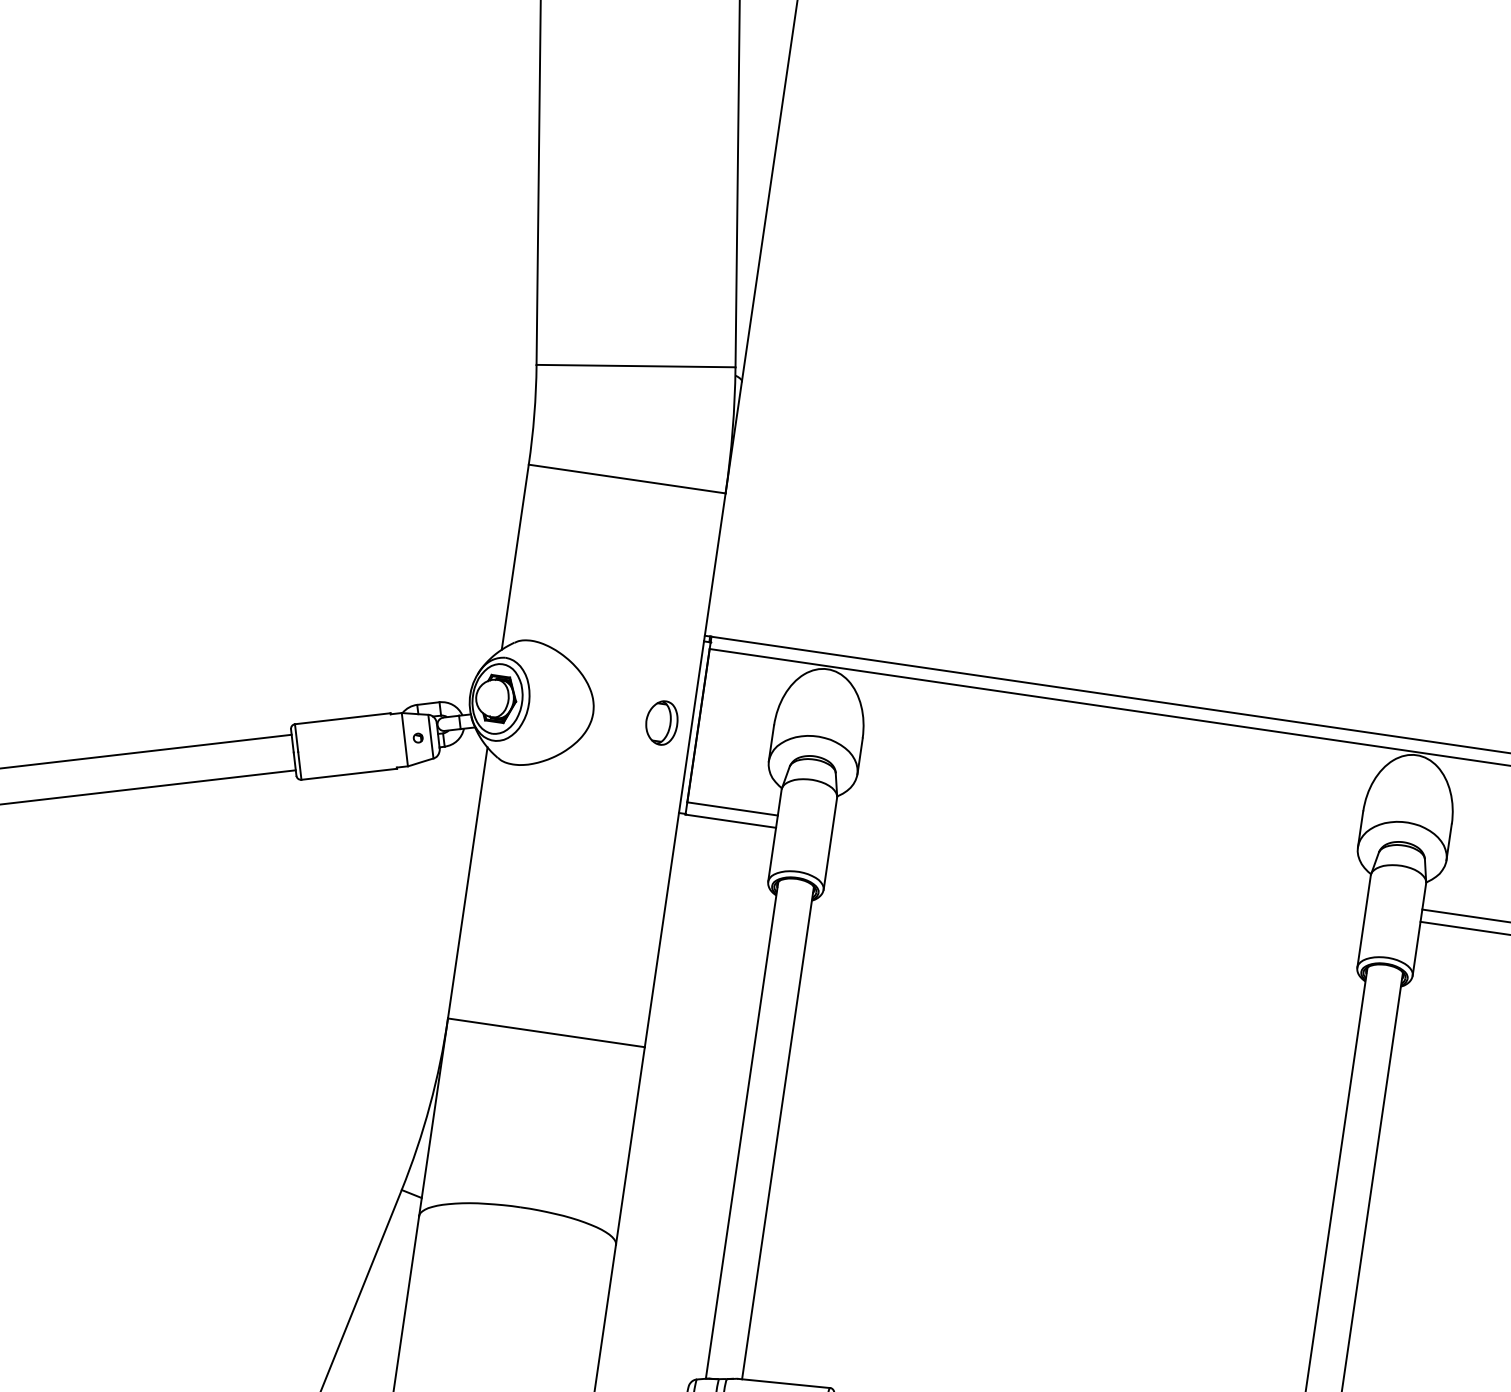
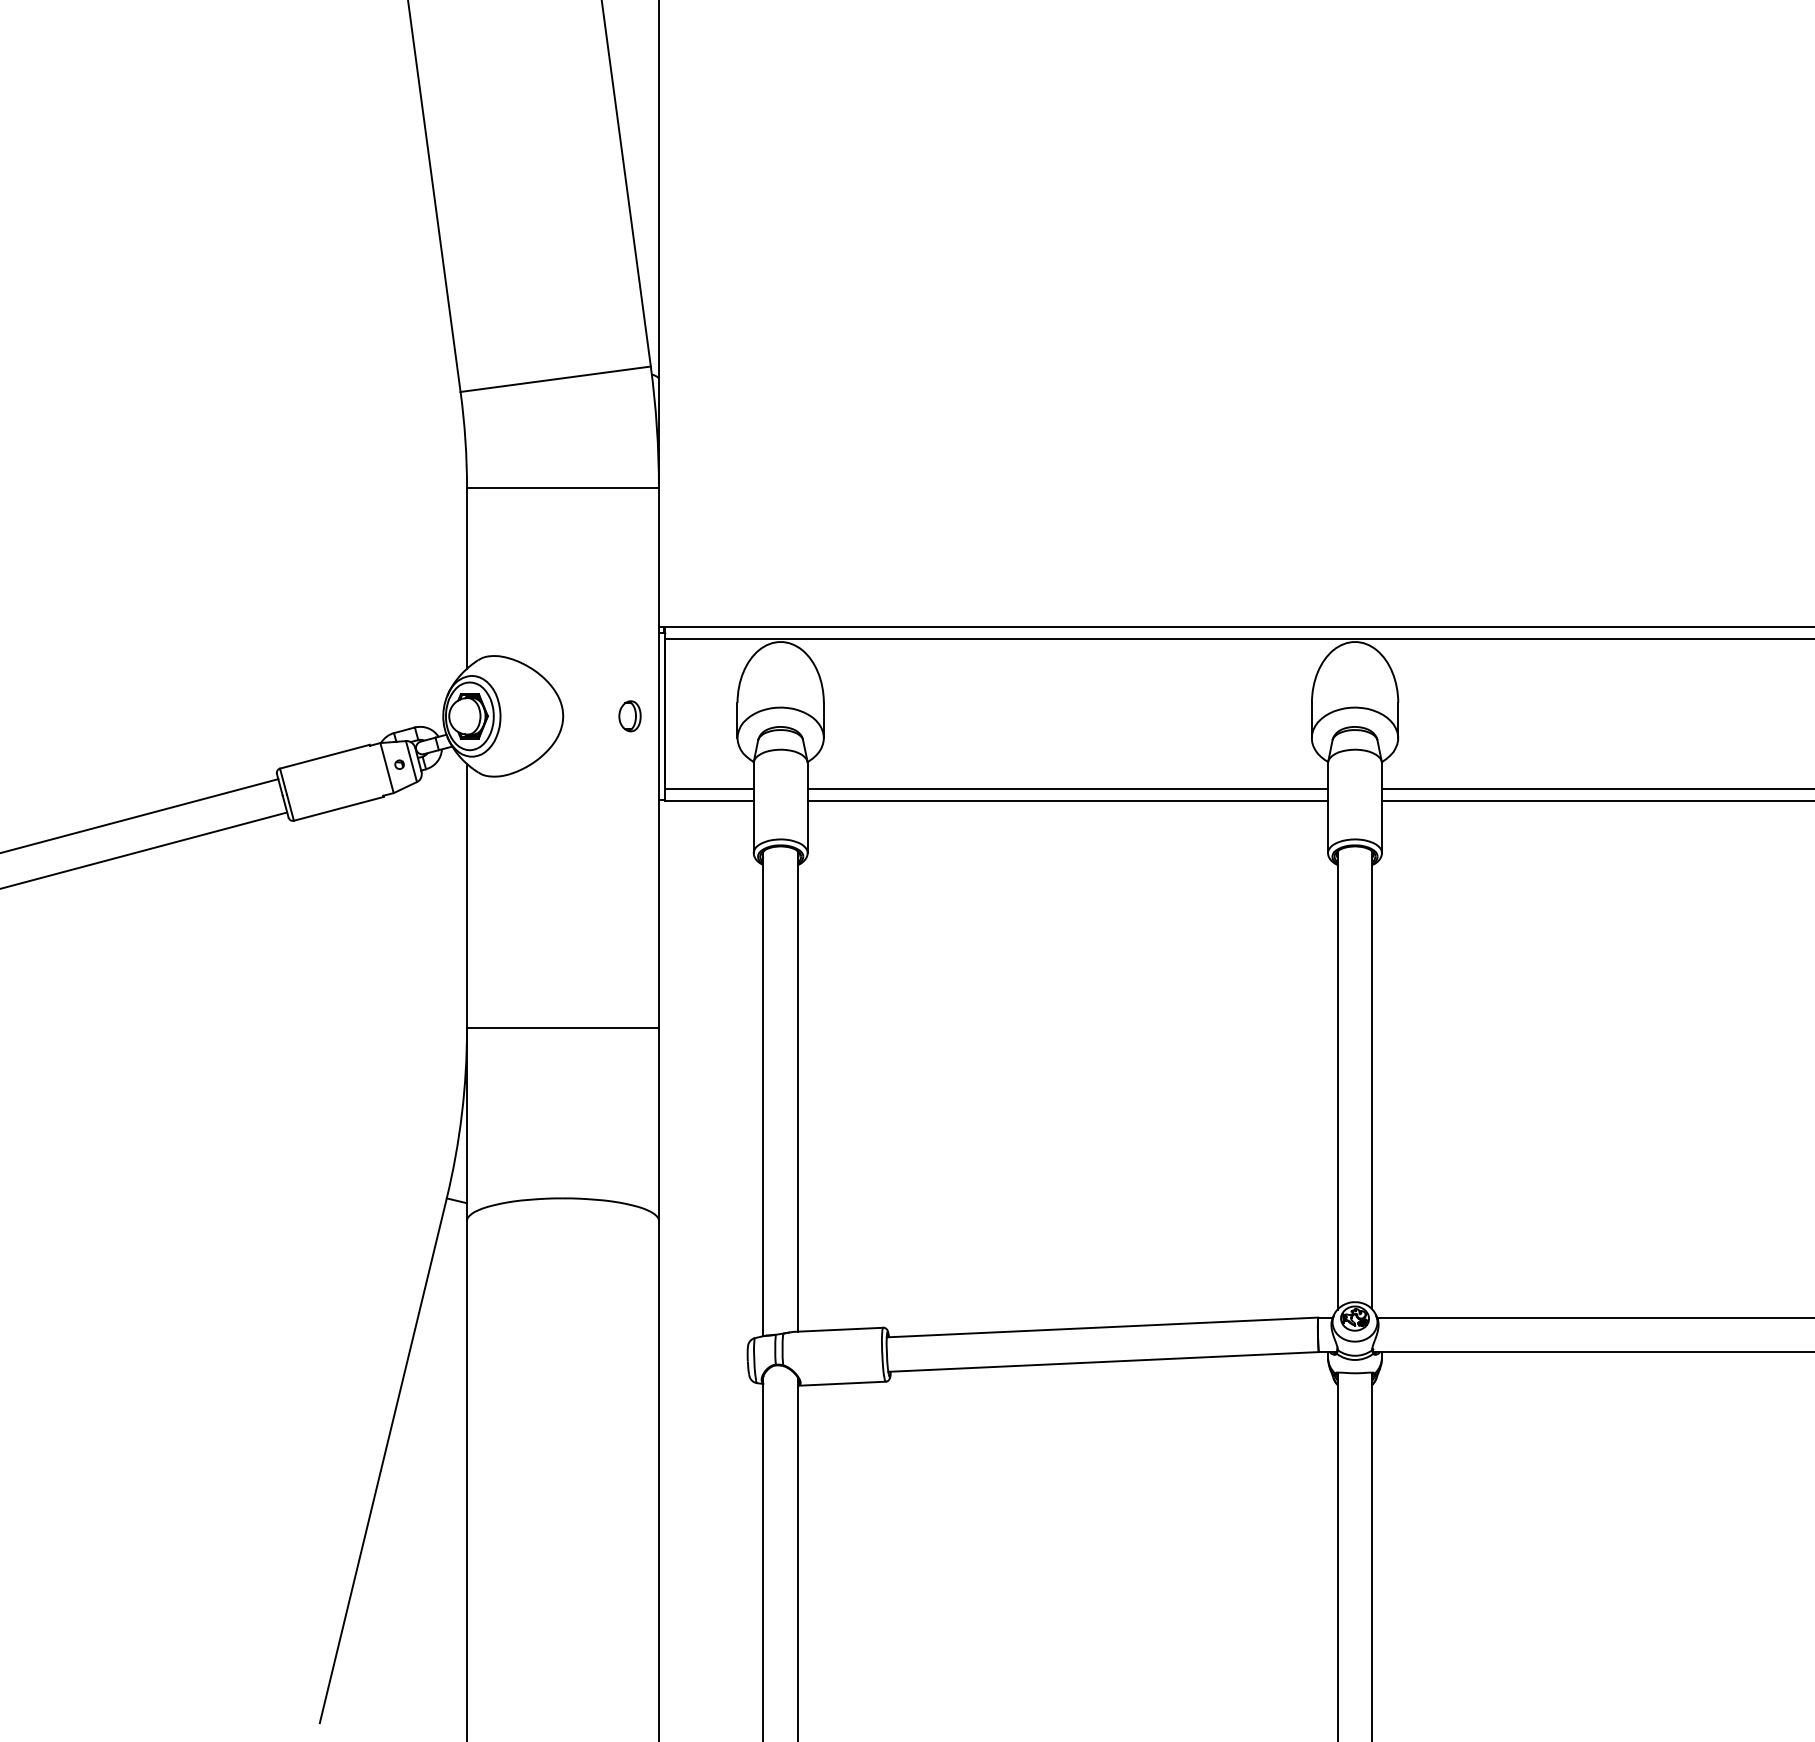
part: (661, 723) -> (629, 716), size x0.71
line: (1099, 862) -> (1067, 788), added
line: (1097, 874) -> (1067, 800), added

